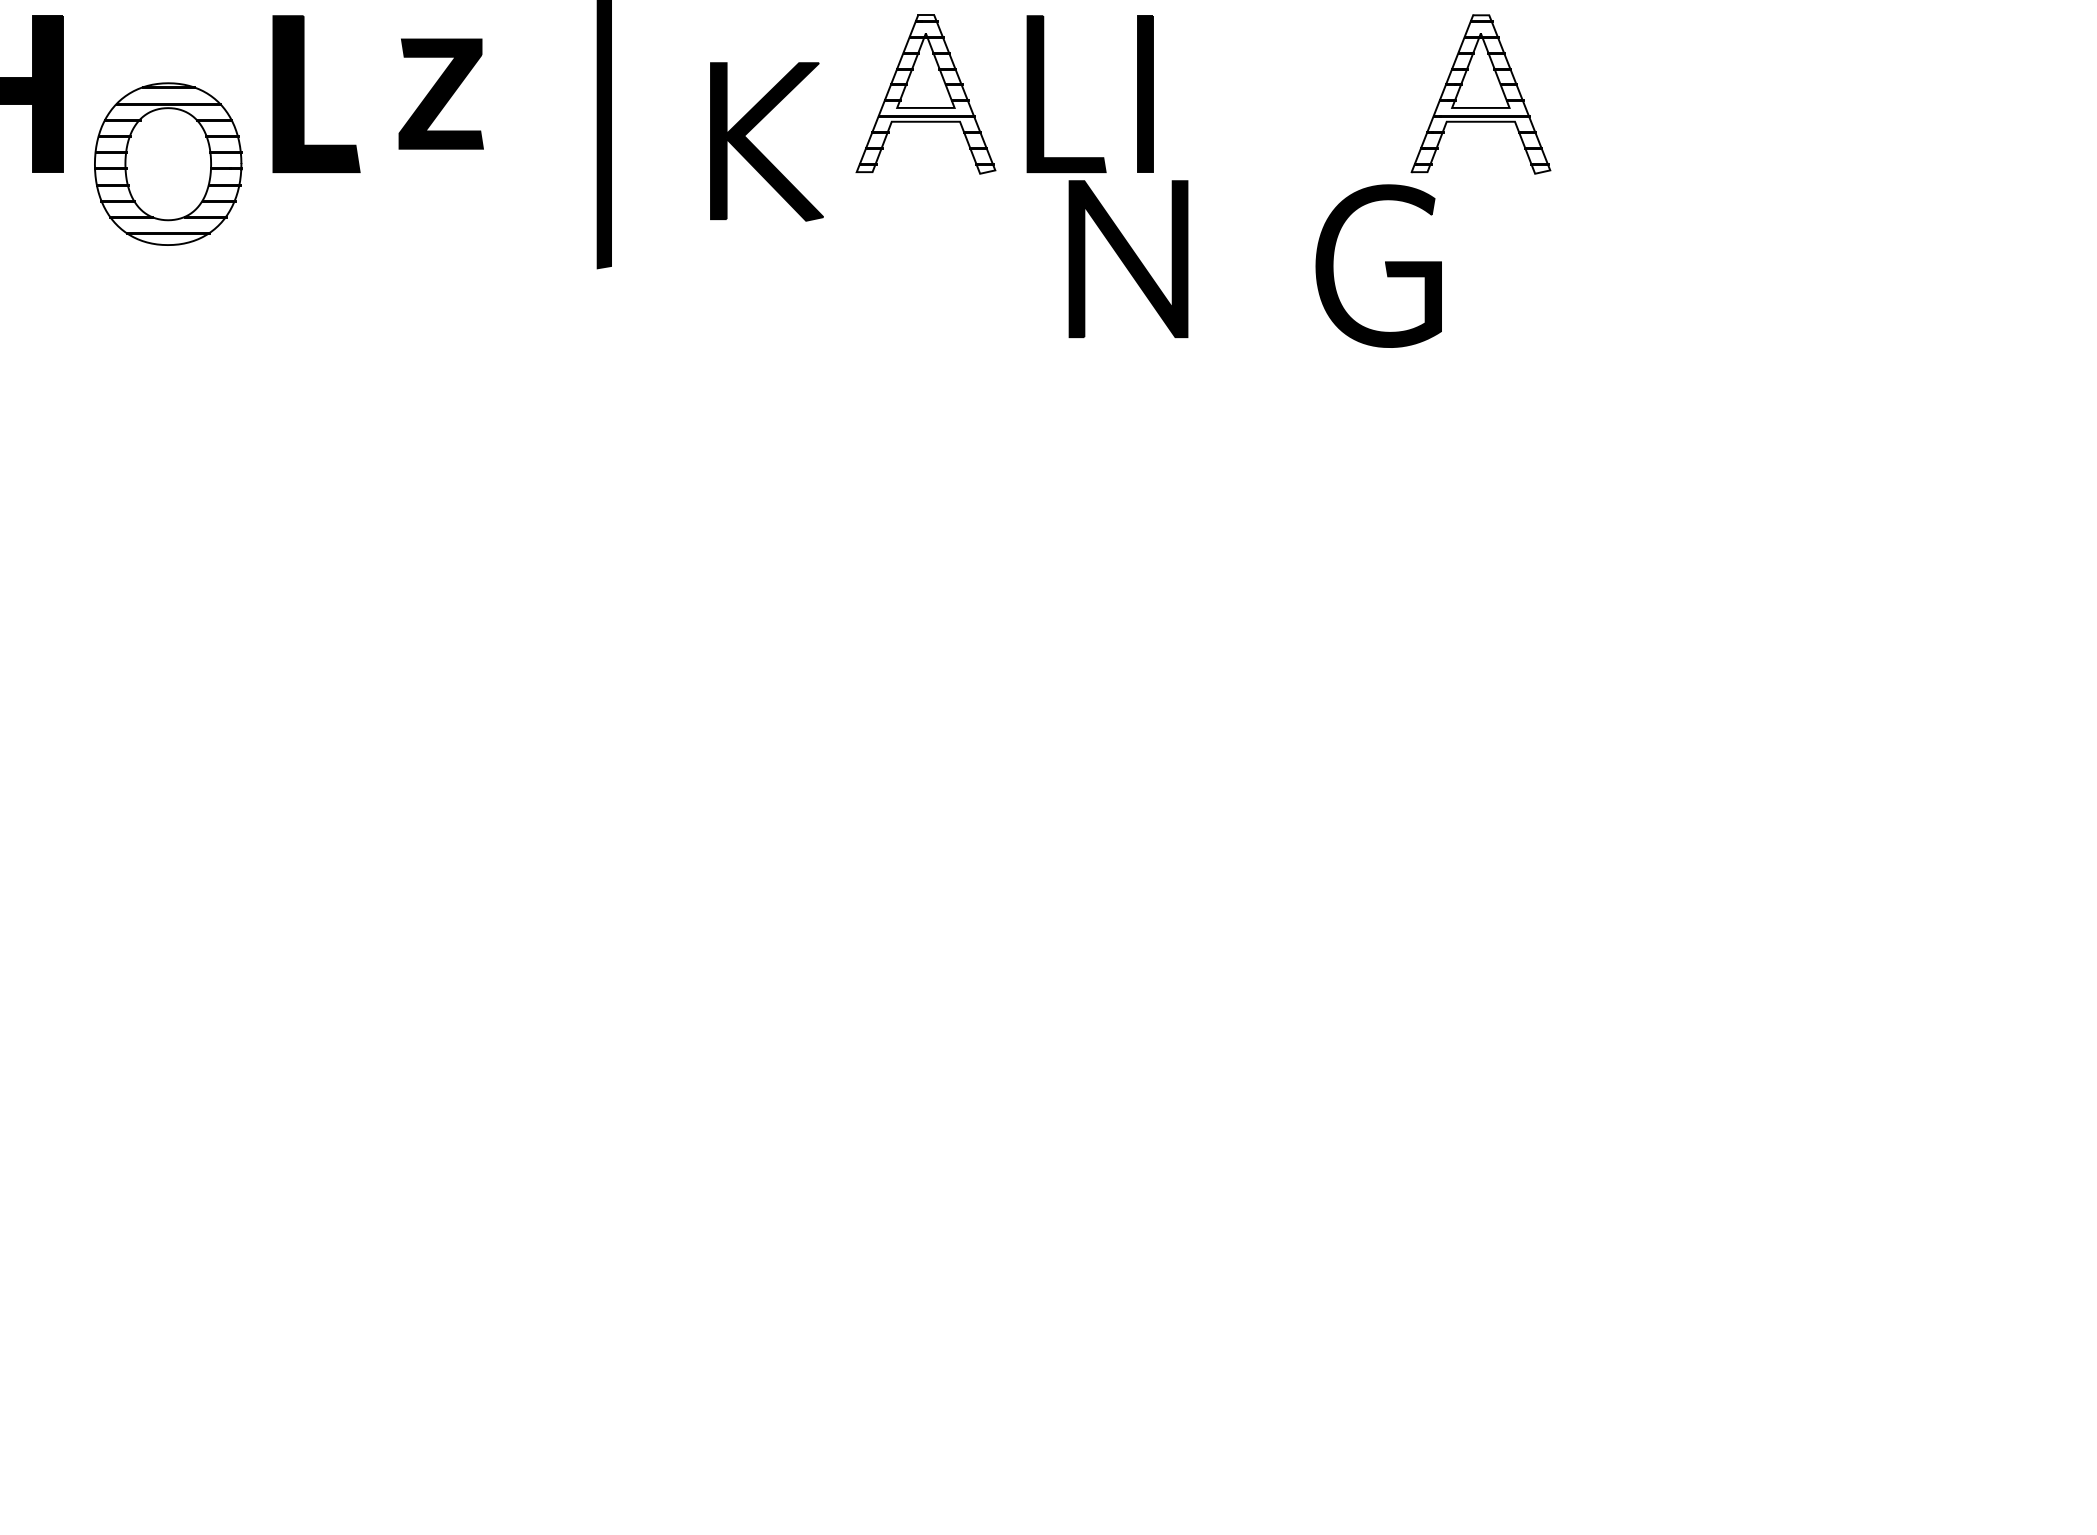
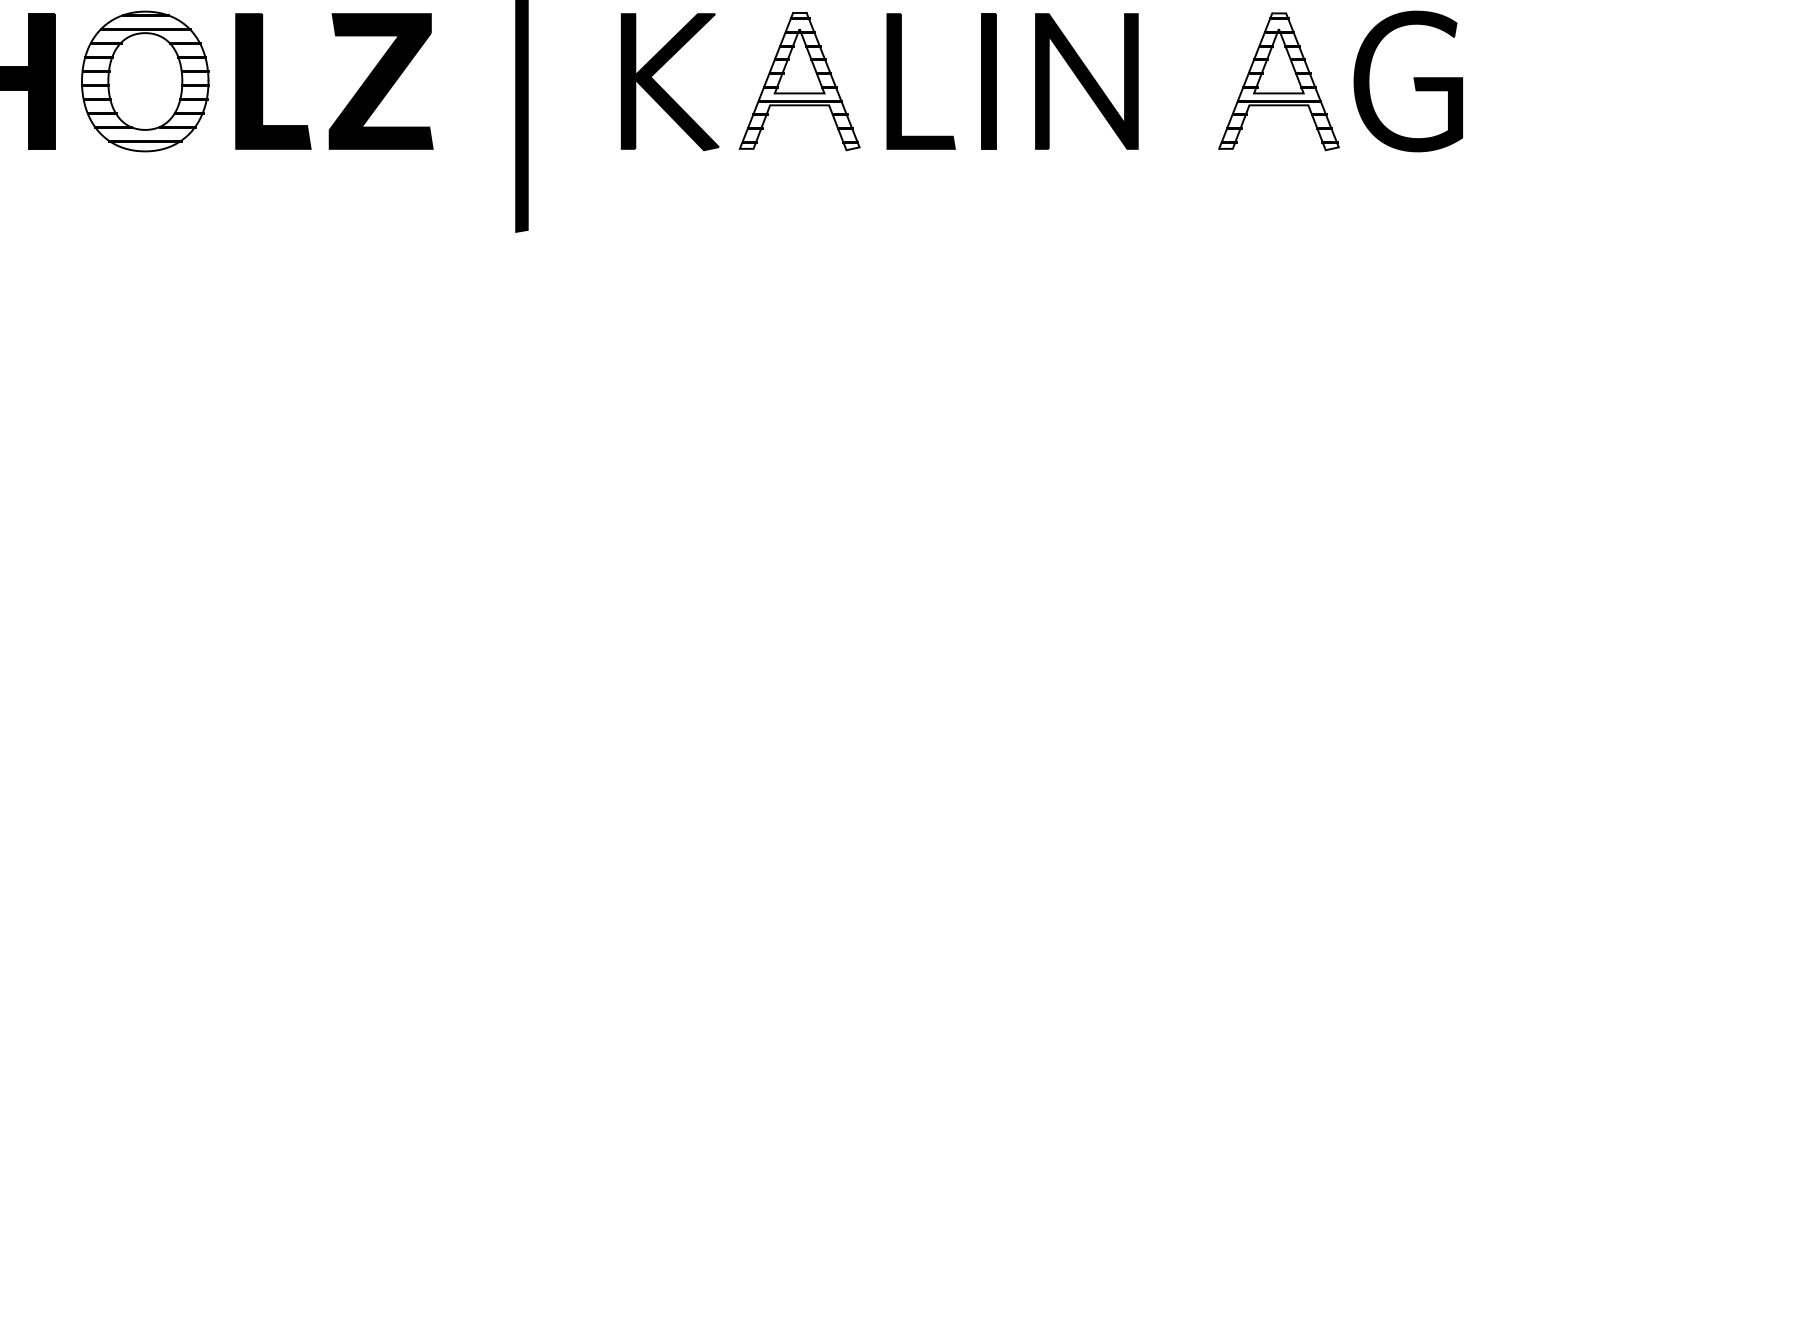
part: (440, 93) -> (380, 80), size x1.43
part: (758, 149) -> (662, 88), moved
part: (168, 163) -> (145, 80), moved
part: (1128, 258) -> (1086, 80), moved
part: (1385, 265) -> (1414, 80), moved

